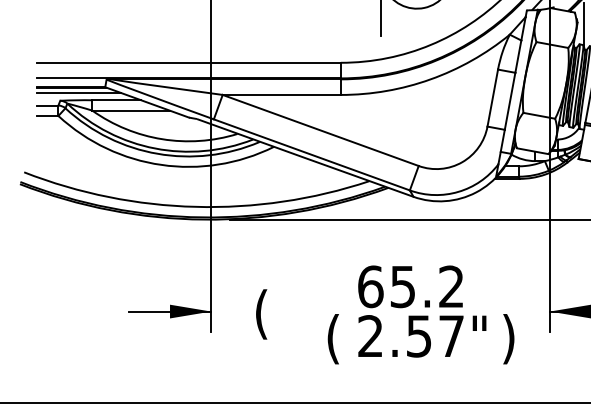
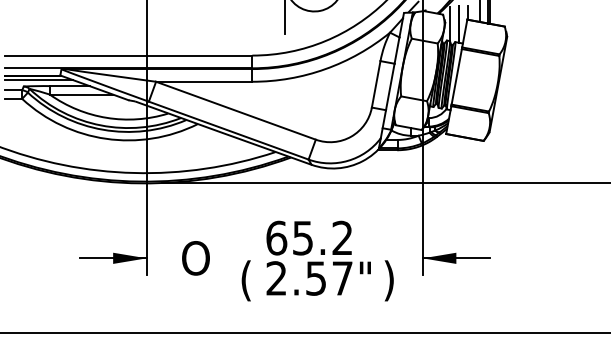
text: (271, 314) -> (195, 260), ( -> O

